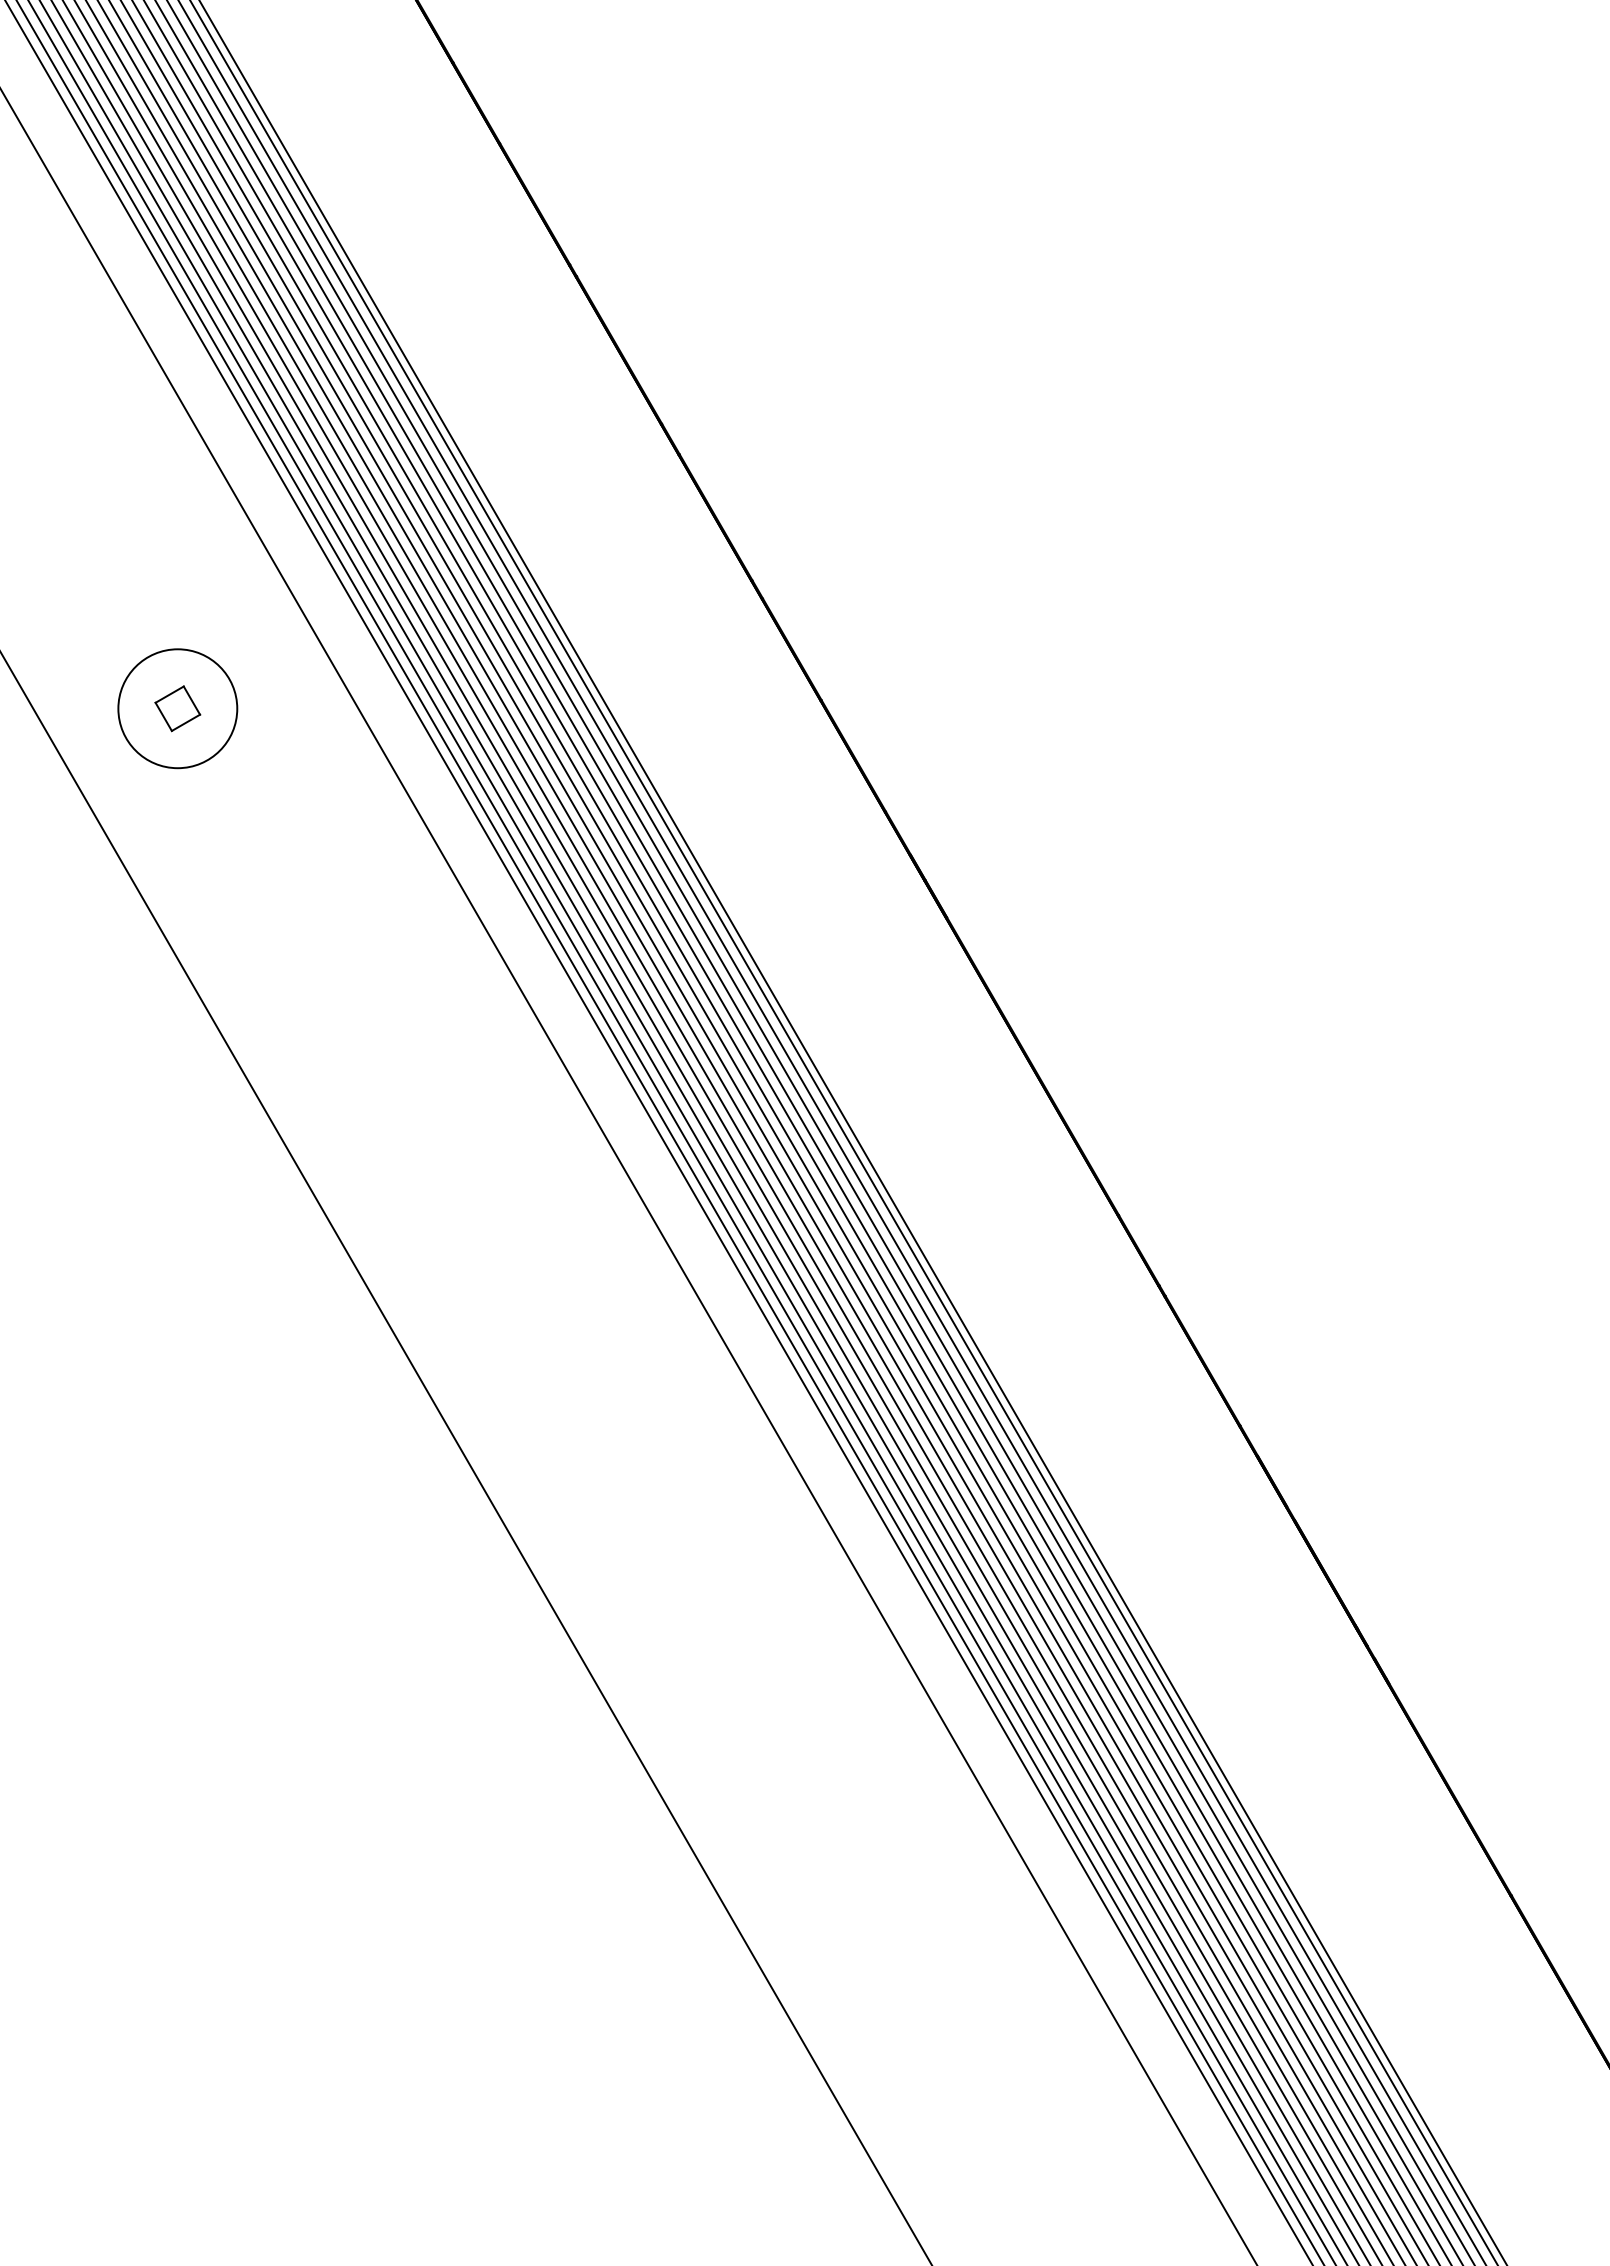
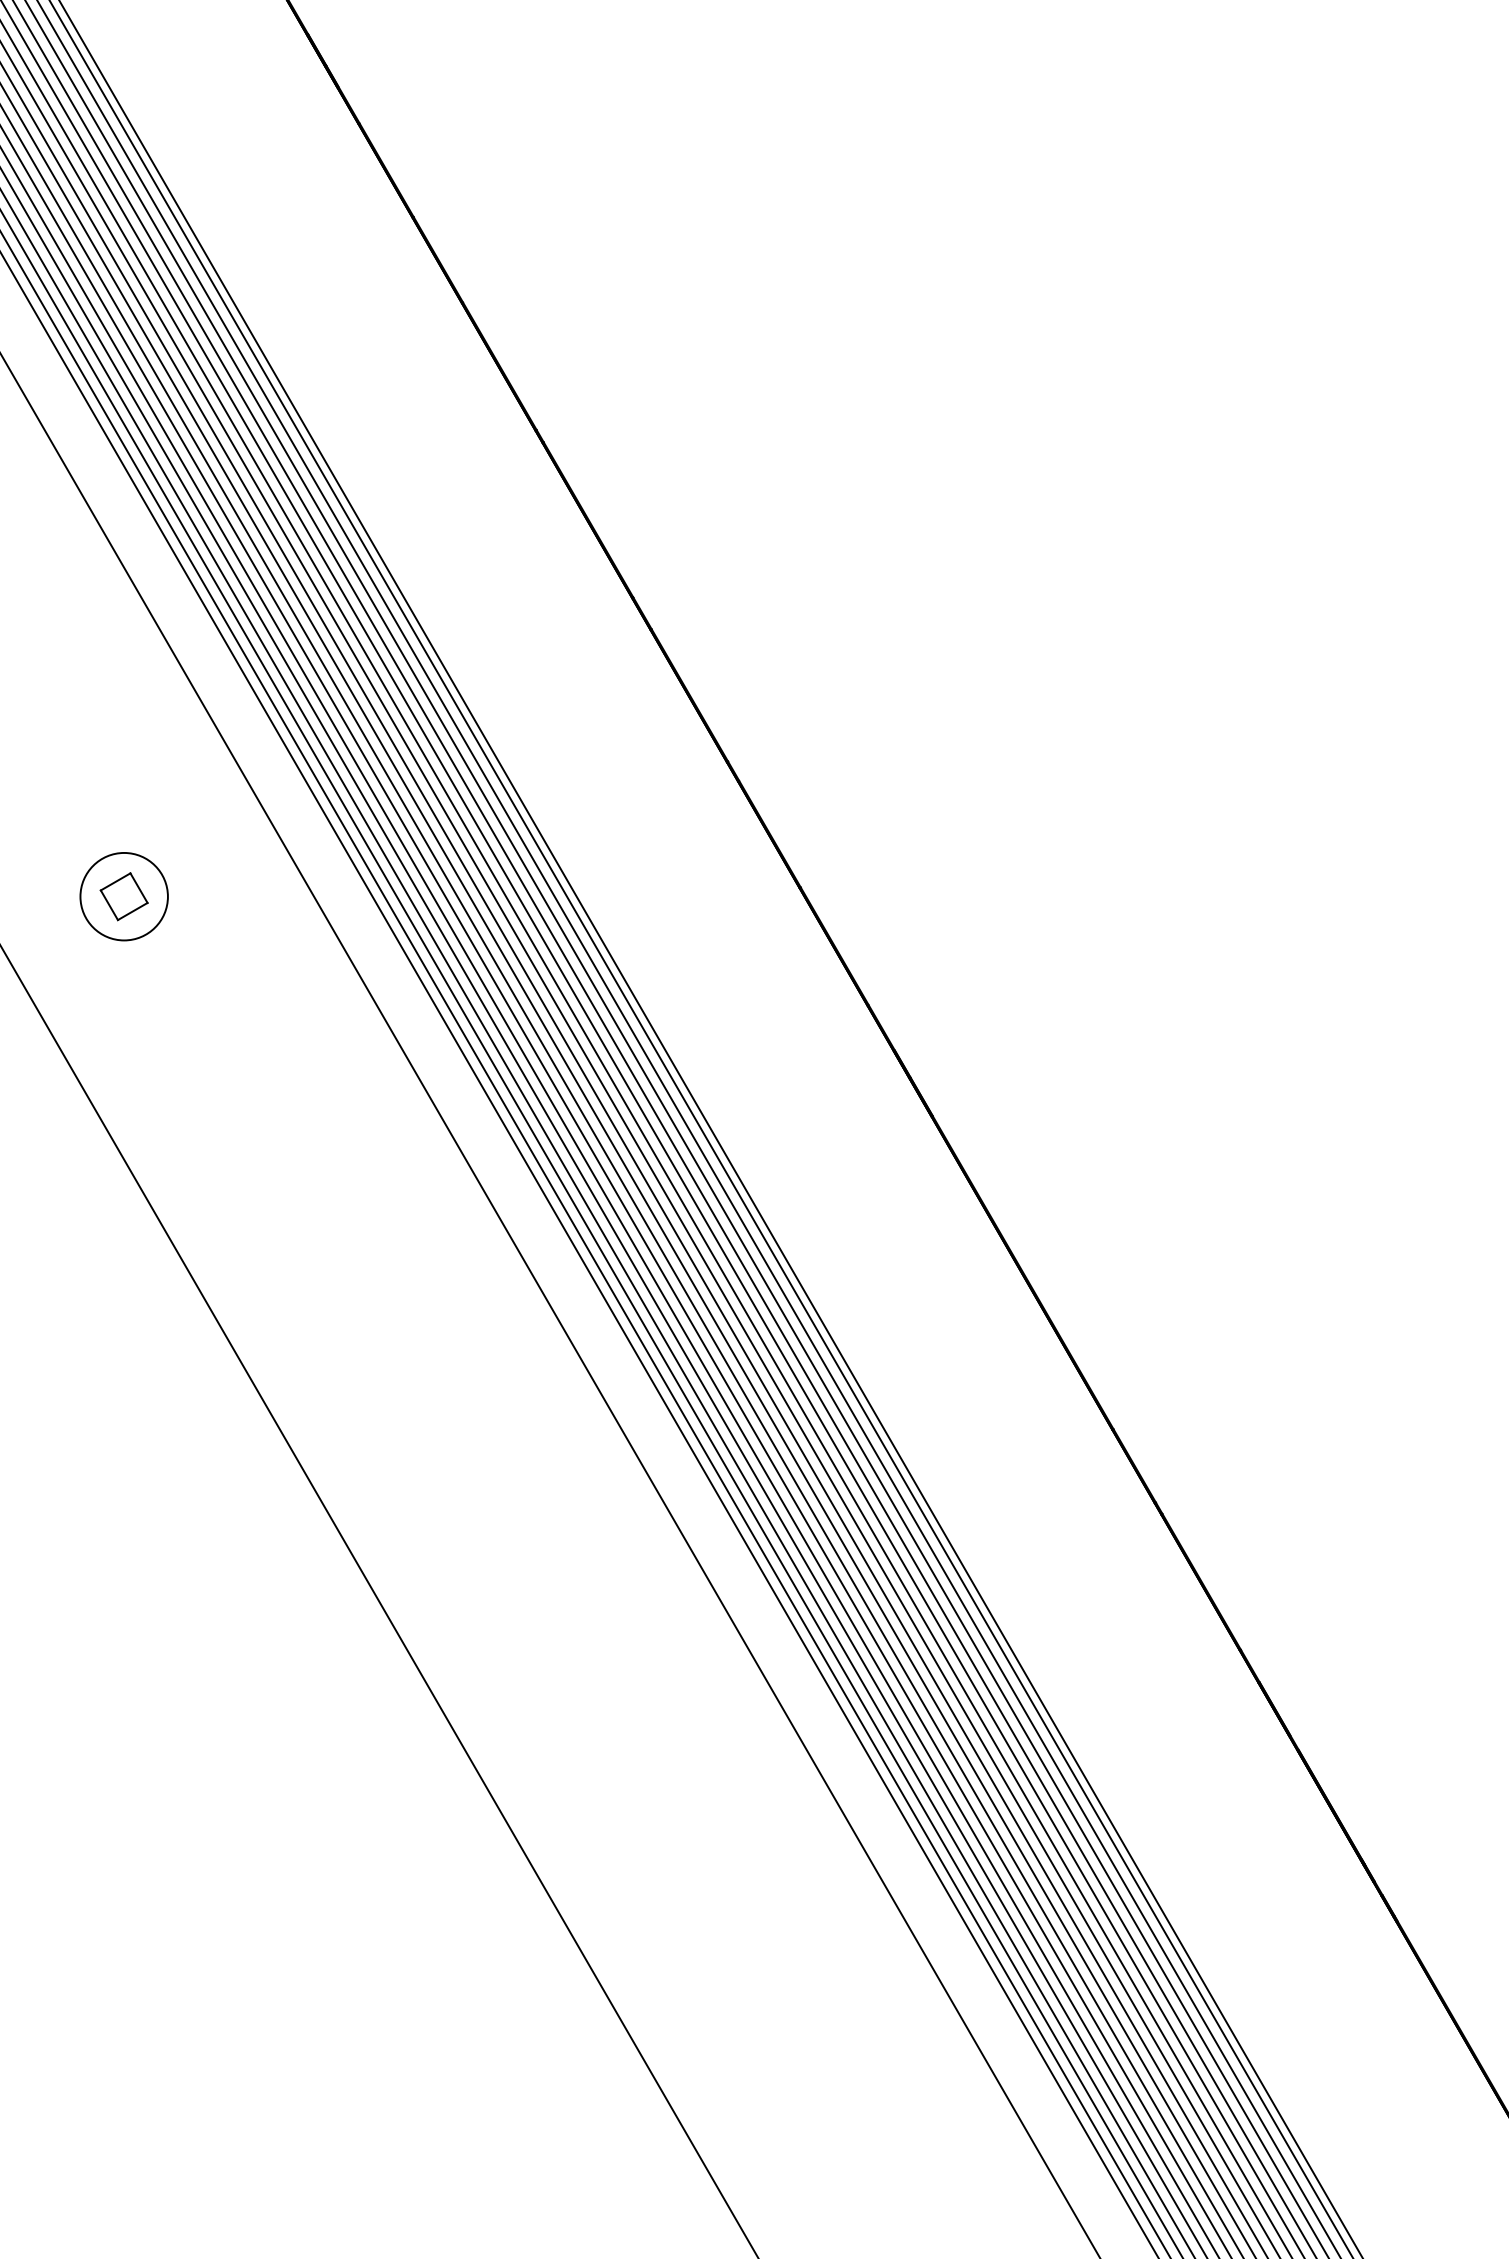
circle: (177, 708) -> (123, 896), size x0.7

